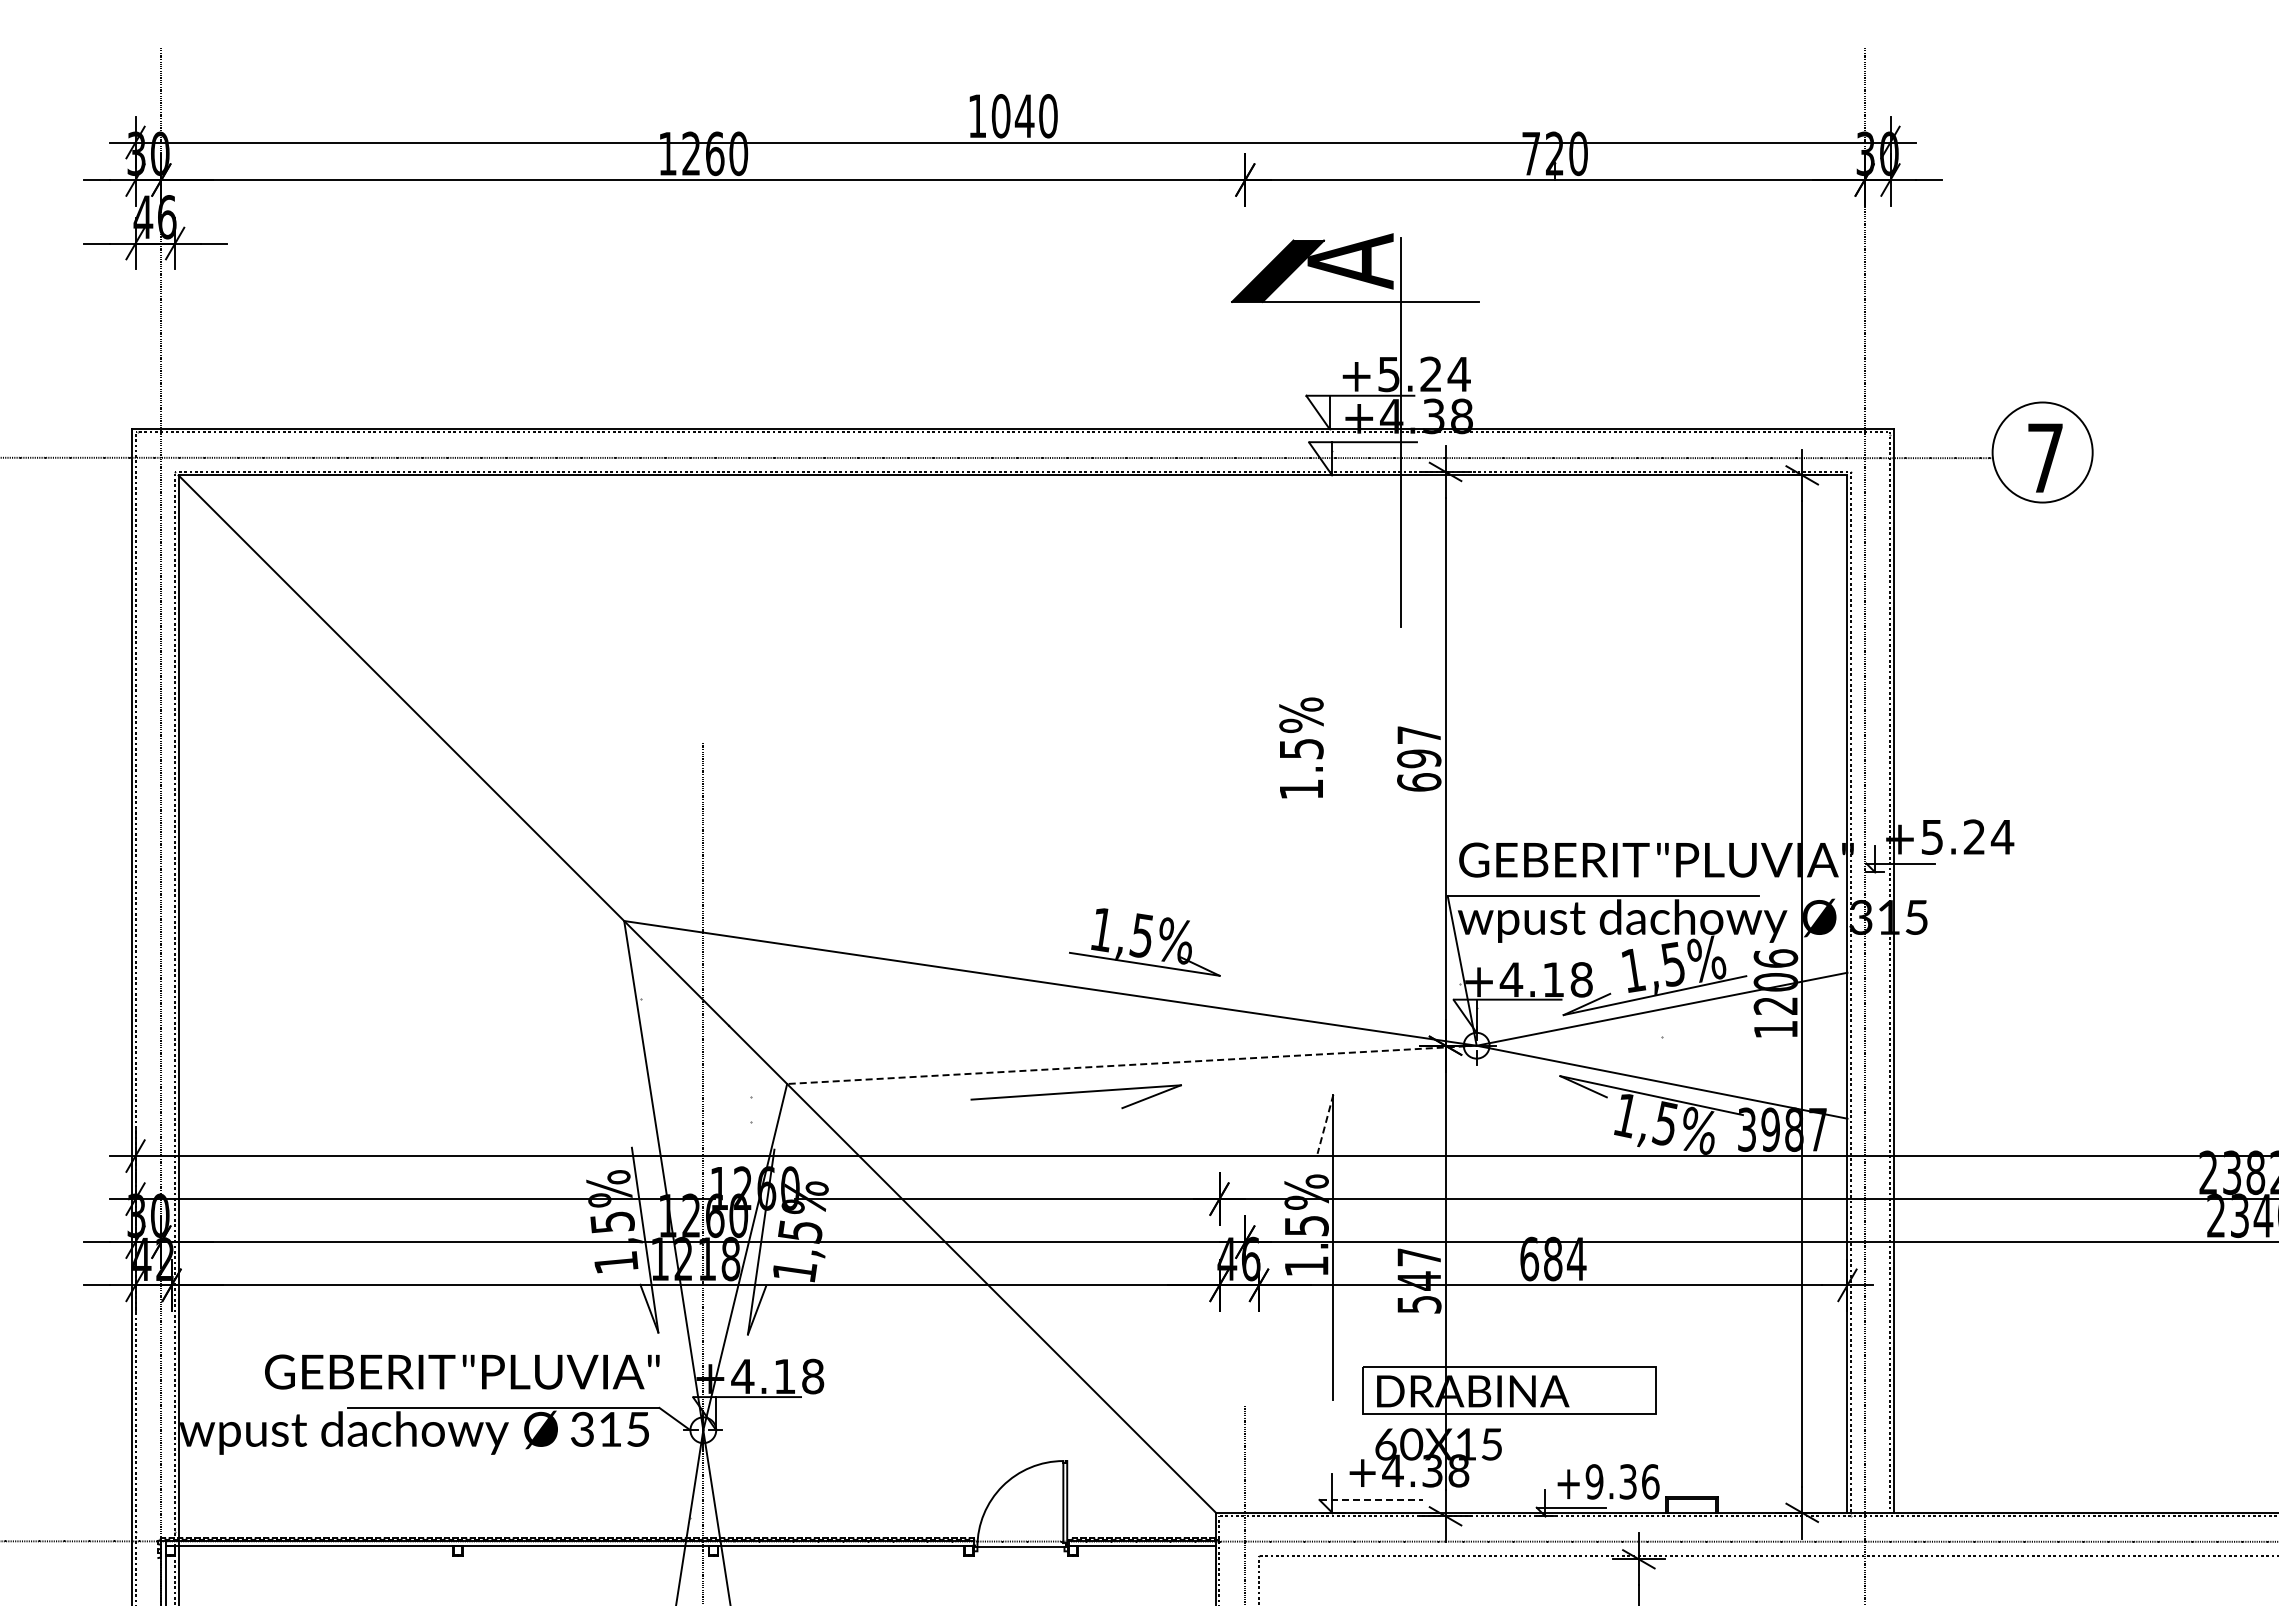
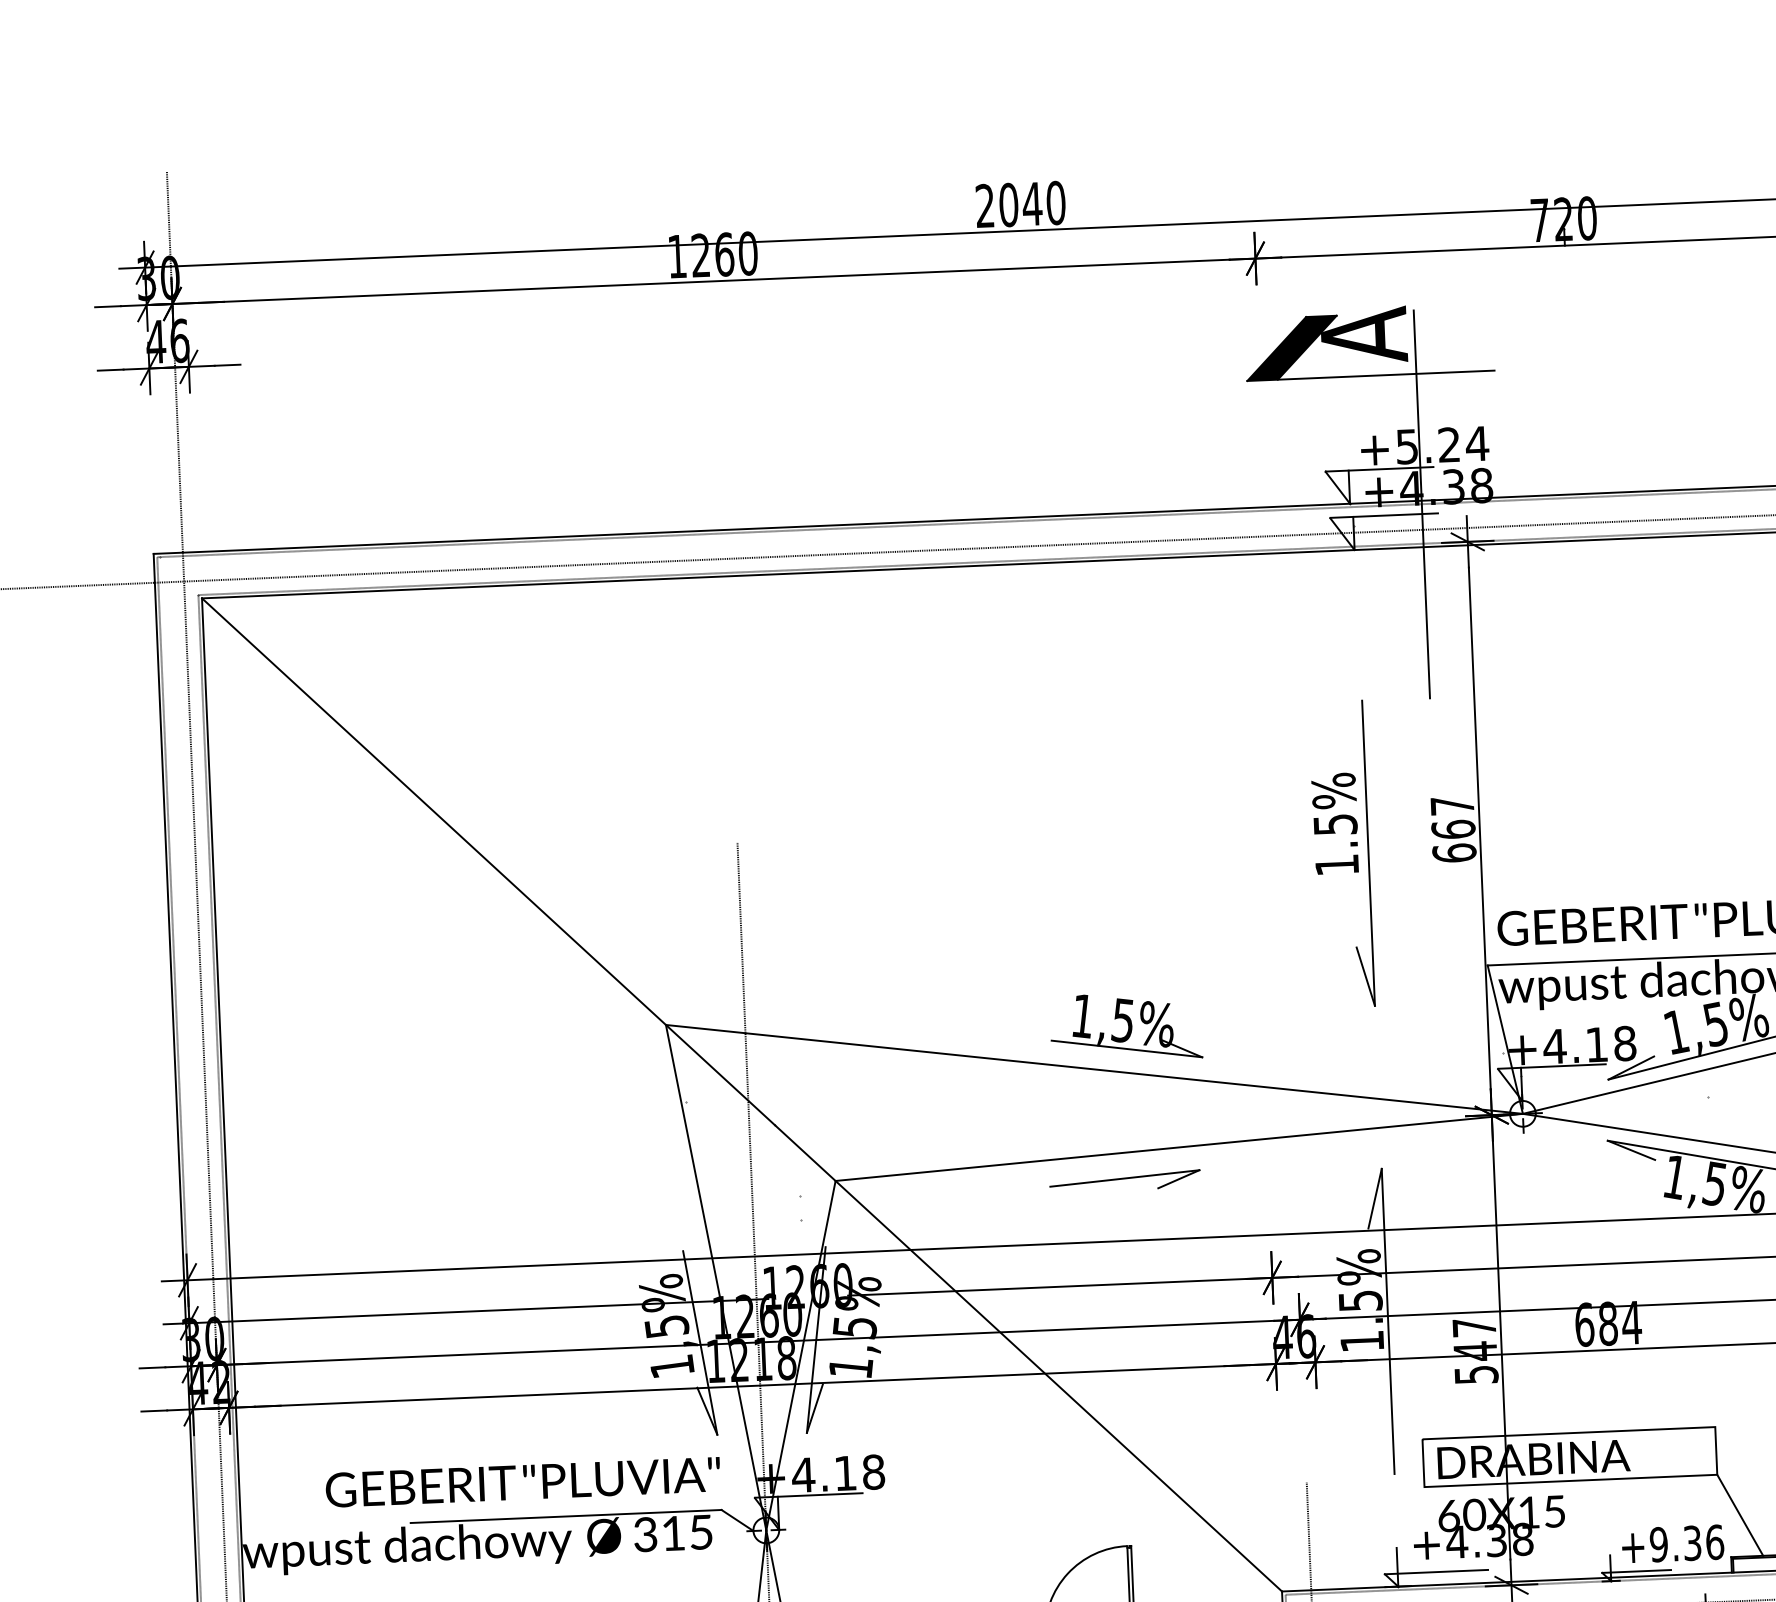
text: (976, 115) -> (984, 205), 1040 -> 2040
text: (1419, 758) -> (1453, 829), 697 -> 667
part: (1332, 778) -> (1367, 852), added
part: (1144, 942) -> (1125, 1027), moved
line: (1131, 1064) -> (1178, 1147), dashed -> solid
part: (1076, 1096) -> (1125, 1181), size x0.71
line: (1325, 1124) -> (1375, 1198), dashed -> solid
line: (1676, 1455) -> (1739, 1514), added
line: (1371, 1499) -> (1436, 1571), dashed -> solid

